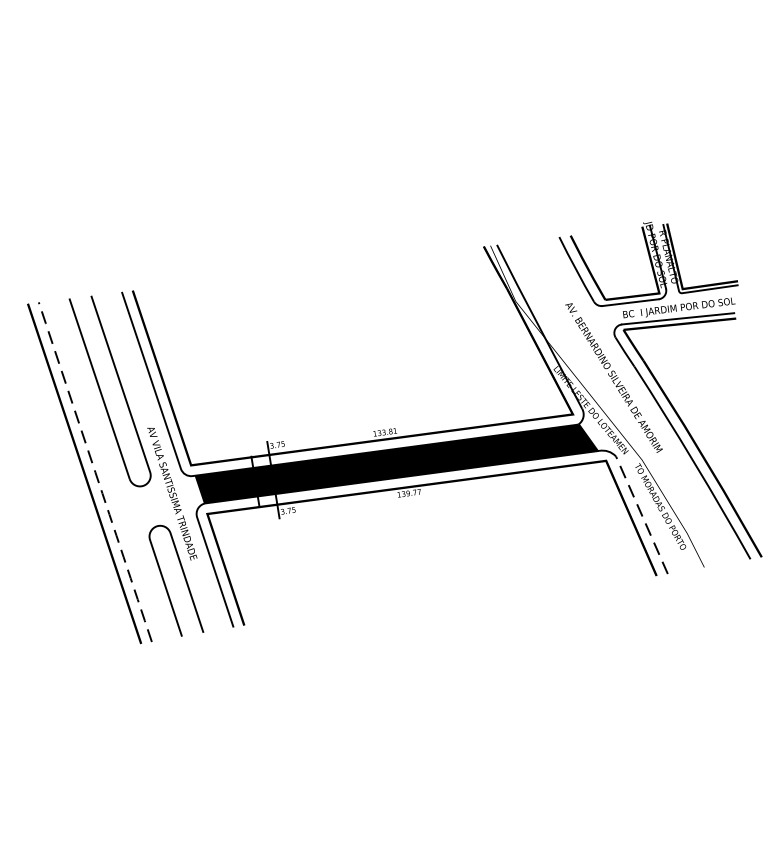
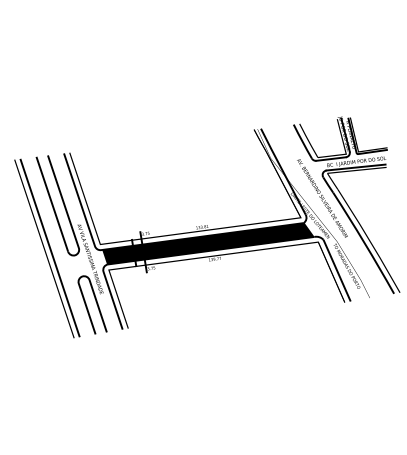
line: (96, 472) -> (50, 248), dashed -> solid
line: (642, 514) -> (337, 270), dashed -> solid

